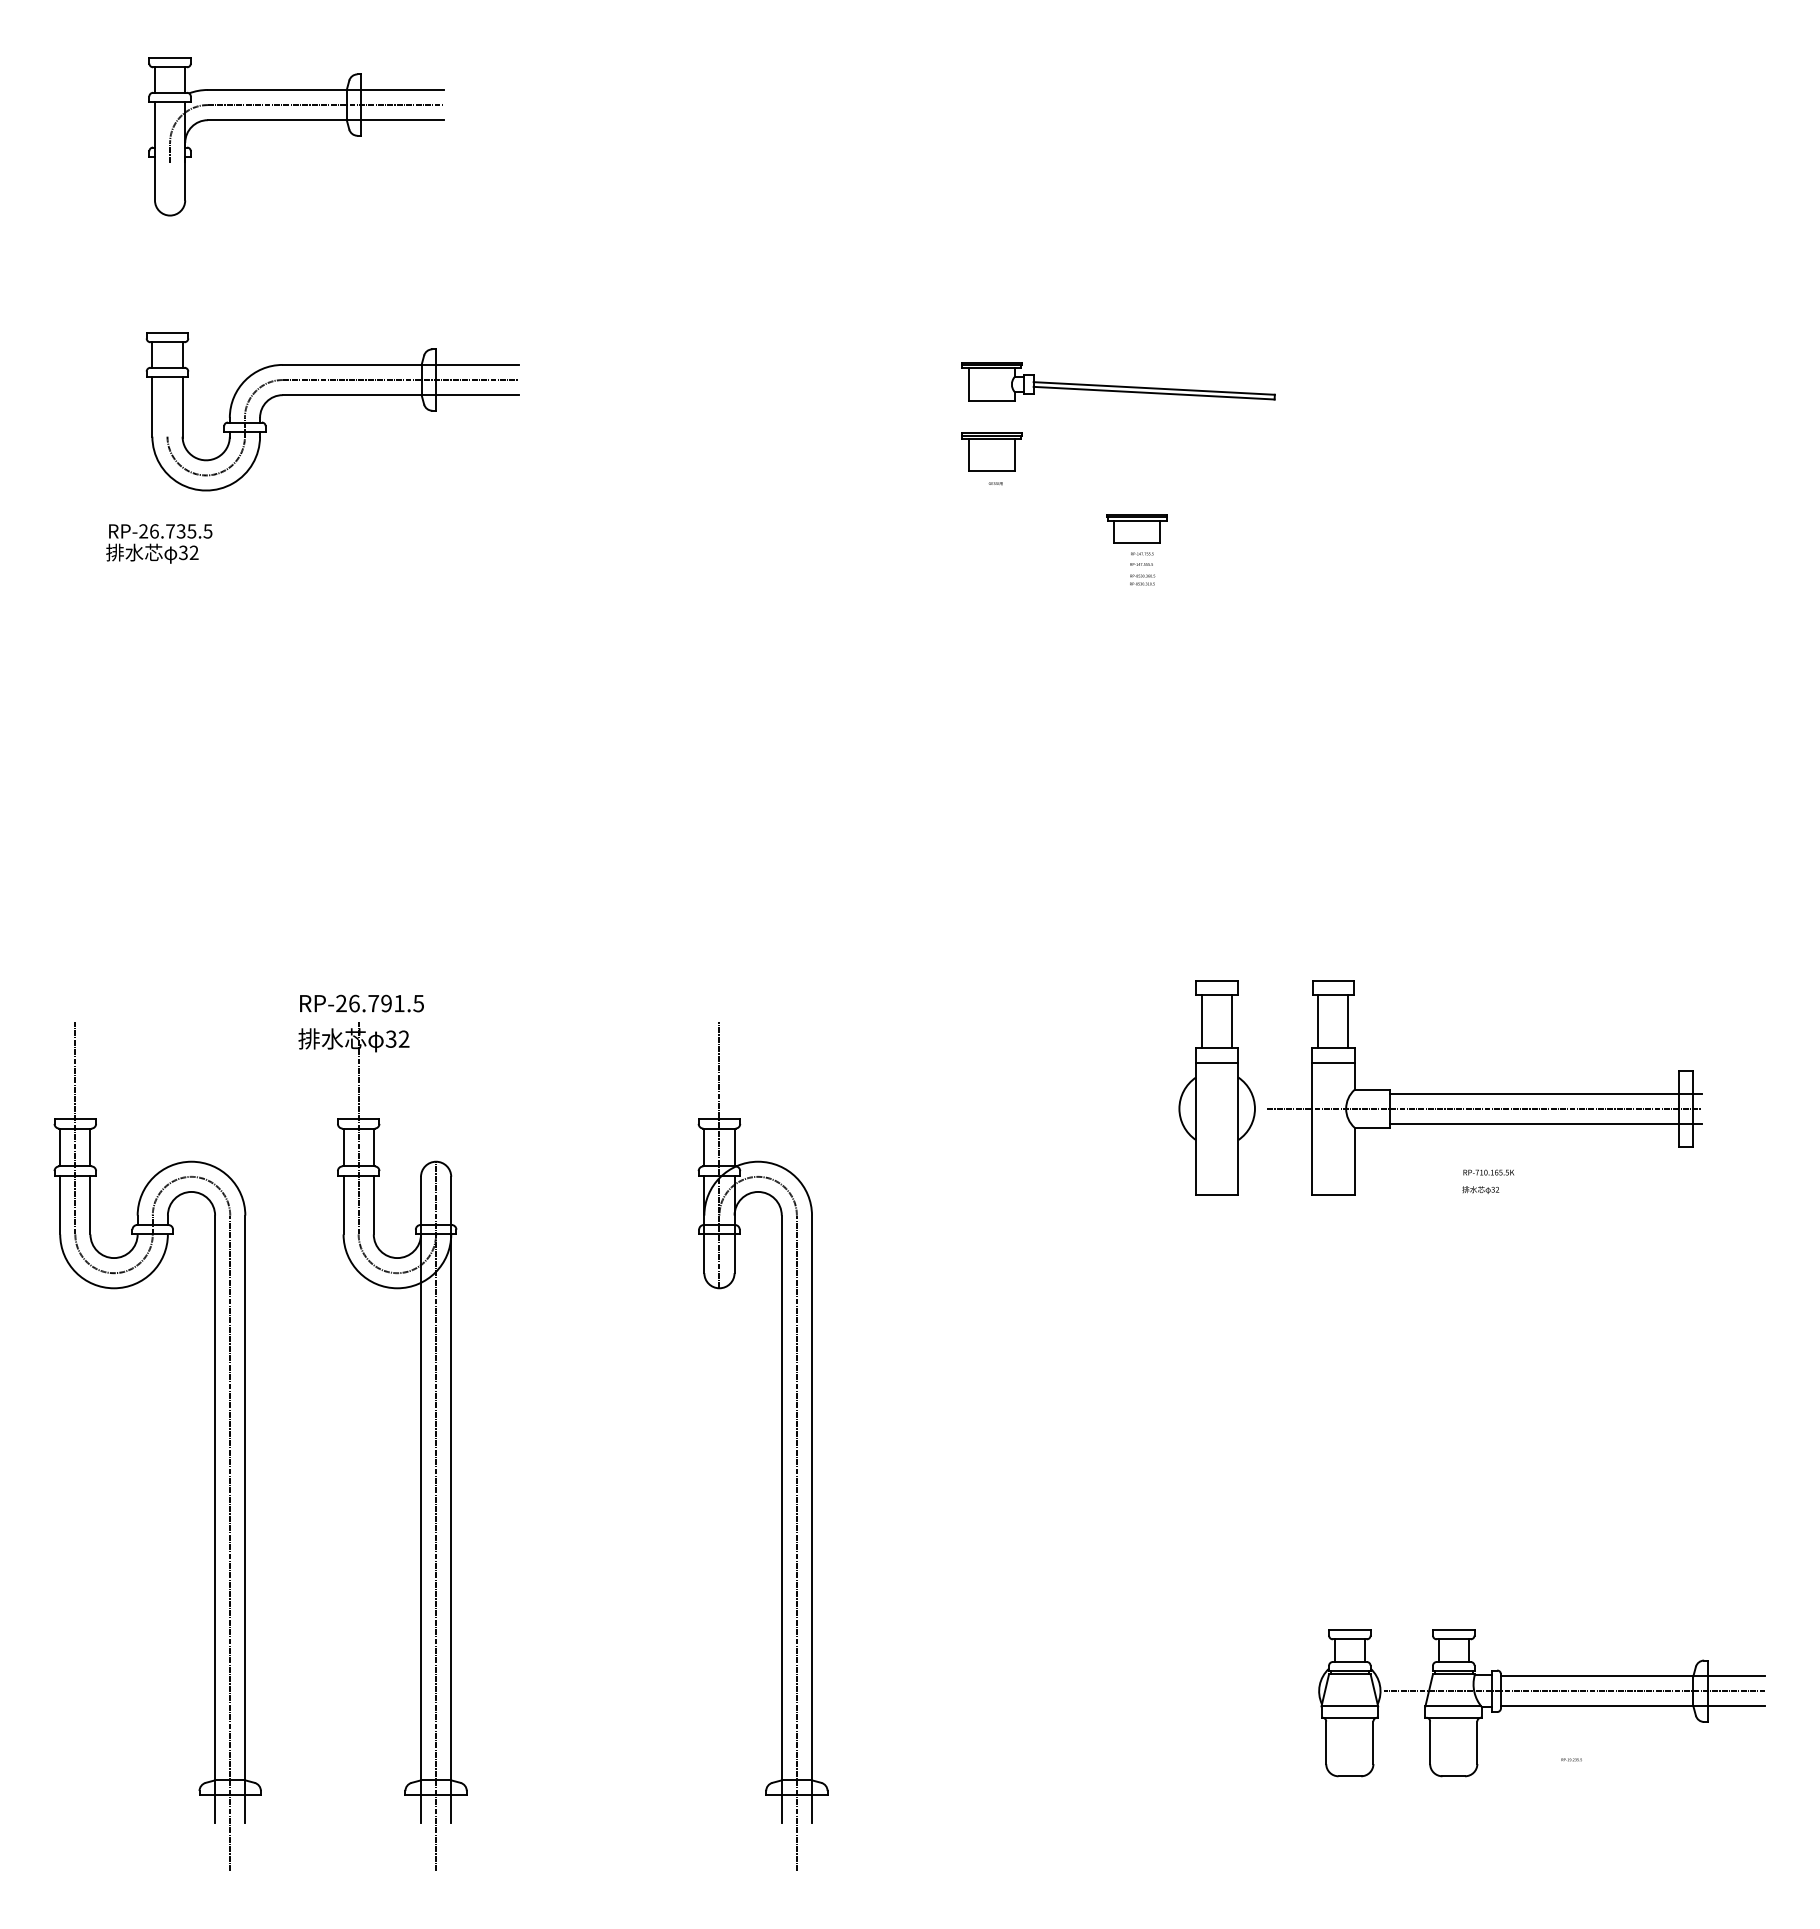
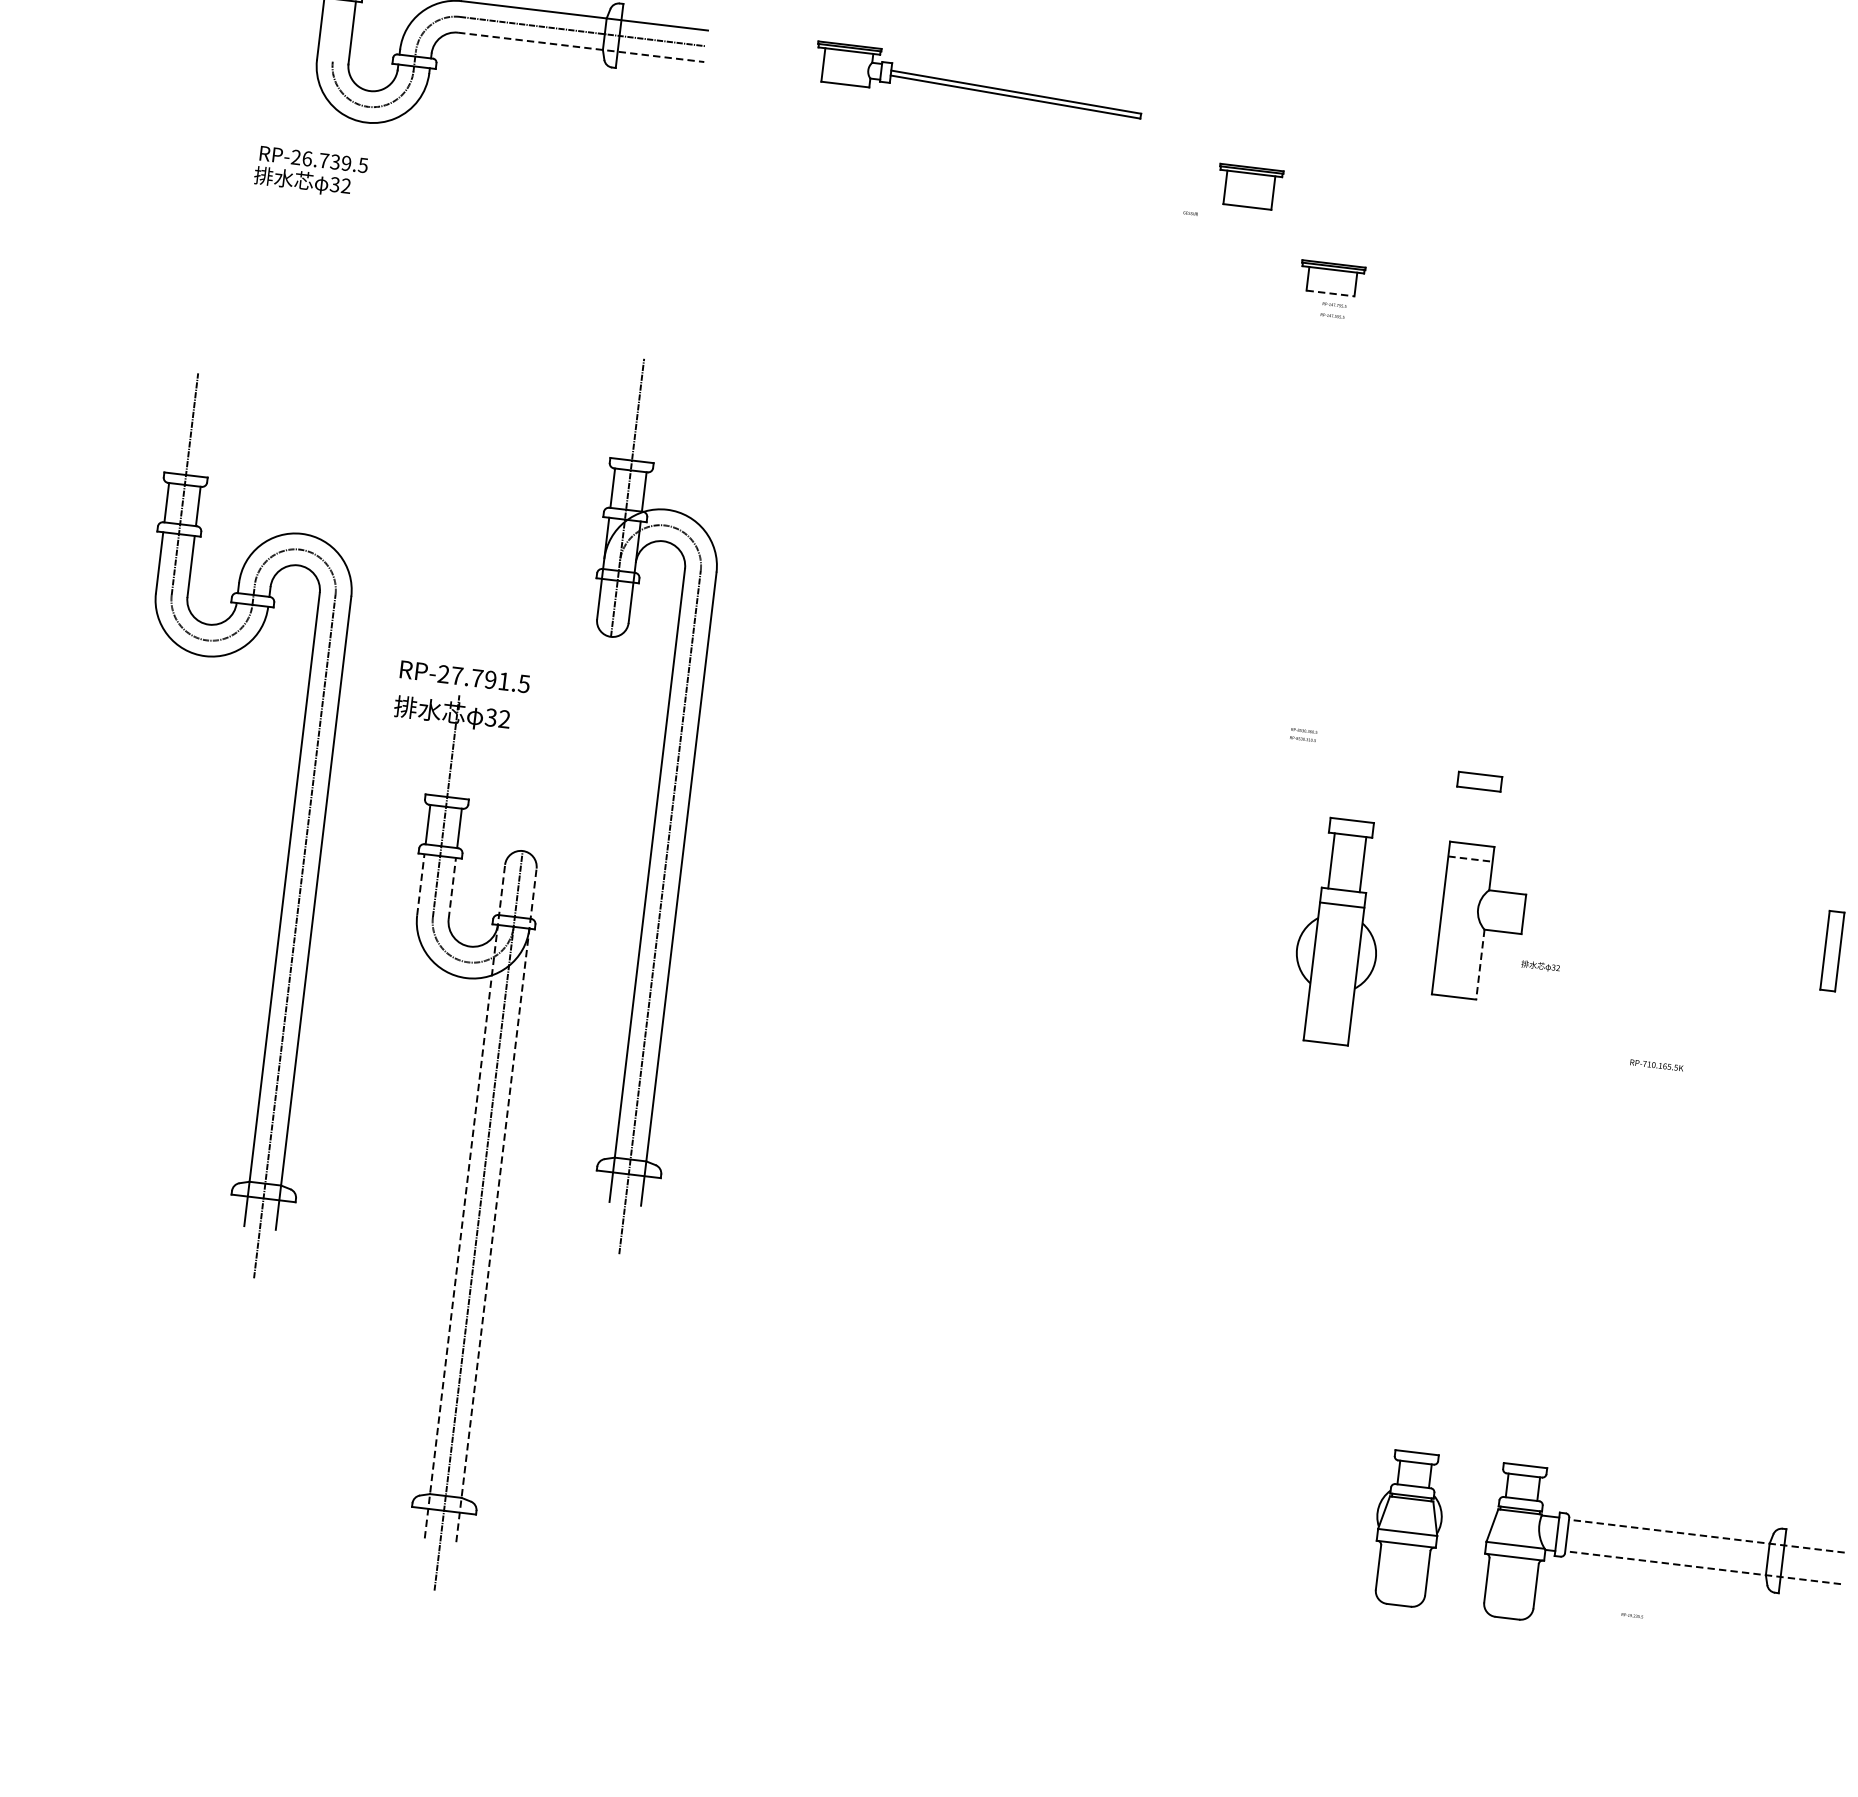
part: (1118, 381) -> (979, 80), moved
line: (401, 395) -> (581, 47), solid -> dashed
part: (991, 451) -> (1249, 186), moved
text: (191, 531) -> (346, 163), RP-26.735.5 -> RP-26.739.5
line: (1137, 543) -> (1330, 293), solid -> dashed
text: (1142, 579) -> (1303, 734), moved
text: (354, 1003) -> (457, 675), RP-26.791.5 -> RP-27.791.5
line: (1318, 1021) -> (1460, 814), removed
line: (1348, 1021) -> (1491, 818), removed
line: (1333, 1062) -> (1470, 859), solid -> dashed
part: (1216, 1087) -> (1338, 931), moved
line: (1545, 1093) -> (1687, 917), removed
line: (1484, 1108) -> (1622, 925), removed
line: (1545, 1123) -> (1684, 949), removed
line: (1354, 1161) -> (1480, 964), solid -> dashed
text: (1488, 1172) -> (1656, 1065), moved
text: (1480, 1189) -> (1540, 965), moved
line: (343, 1204) -> (420, 884), solid -> dashed
line: (373, 1204) -> (452, 887), solid -> dashed
part: (214, 1446) -> (290, 833), moved
part: (781, 1446) -> (656, 809), moved
line: (421, 1499) -> (465, 1201), solid -> dashed
line: (451, 1499) -> (496, 1205), solid -> dashed
line: (1632, 1676) -> (1706, 1536), solid -> dashed
line: (1574, 1691) -> (1643, 1544), removed
line: (1632, 1706) -> (1702, 1567), solid -> dashed

